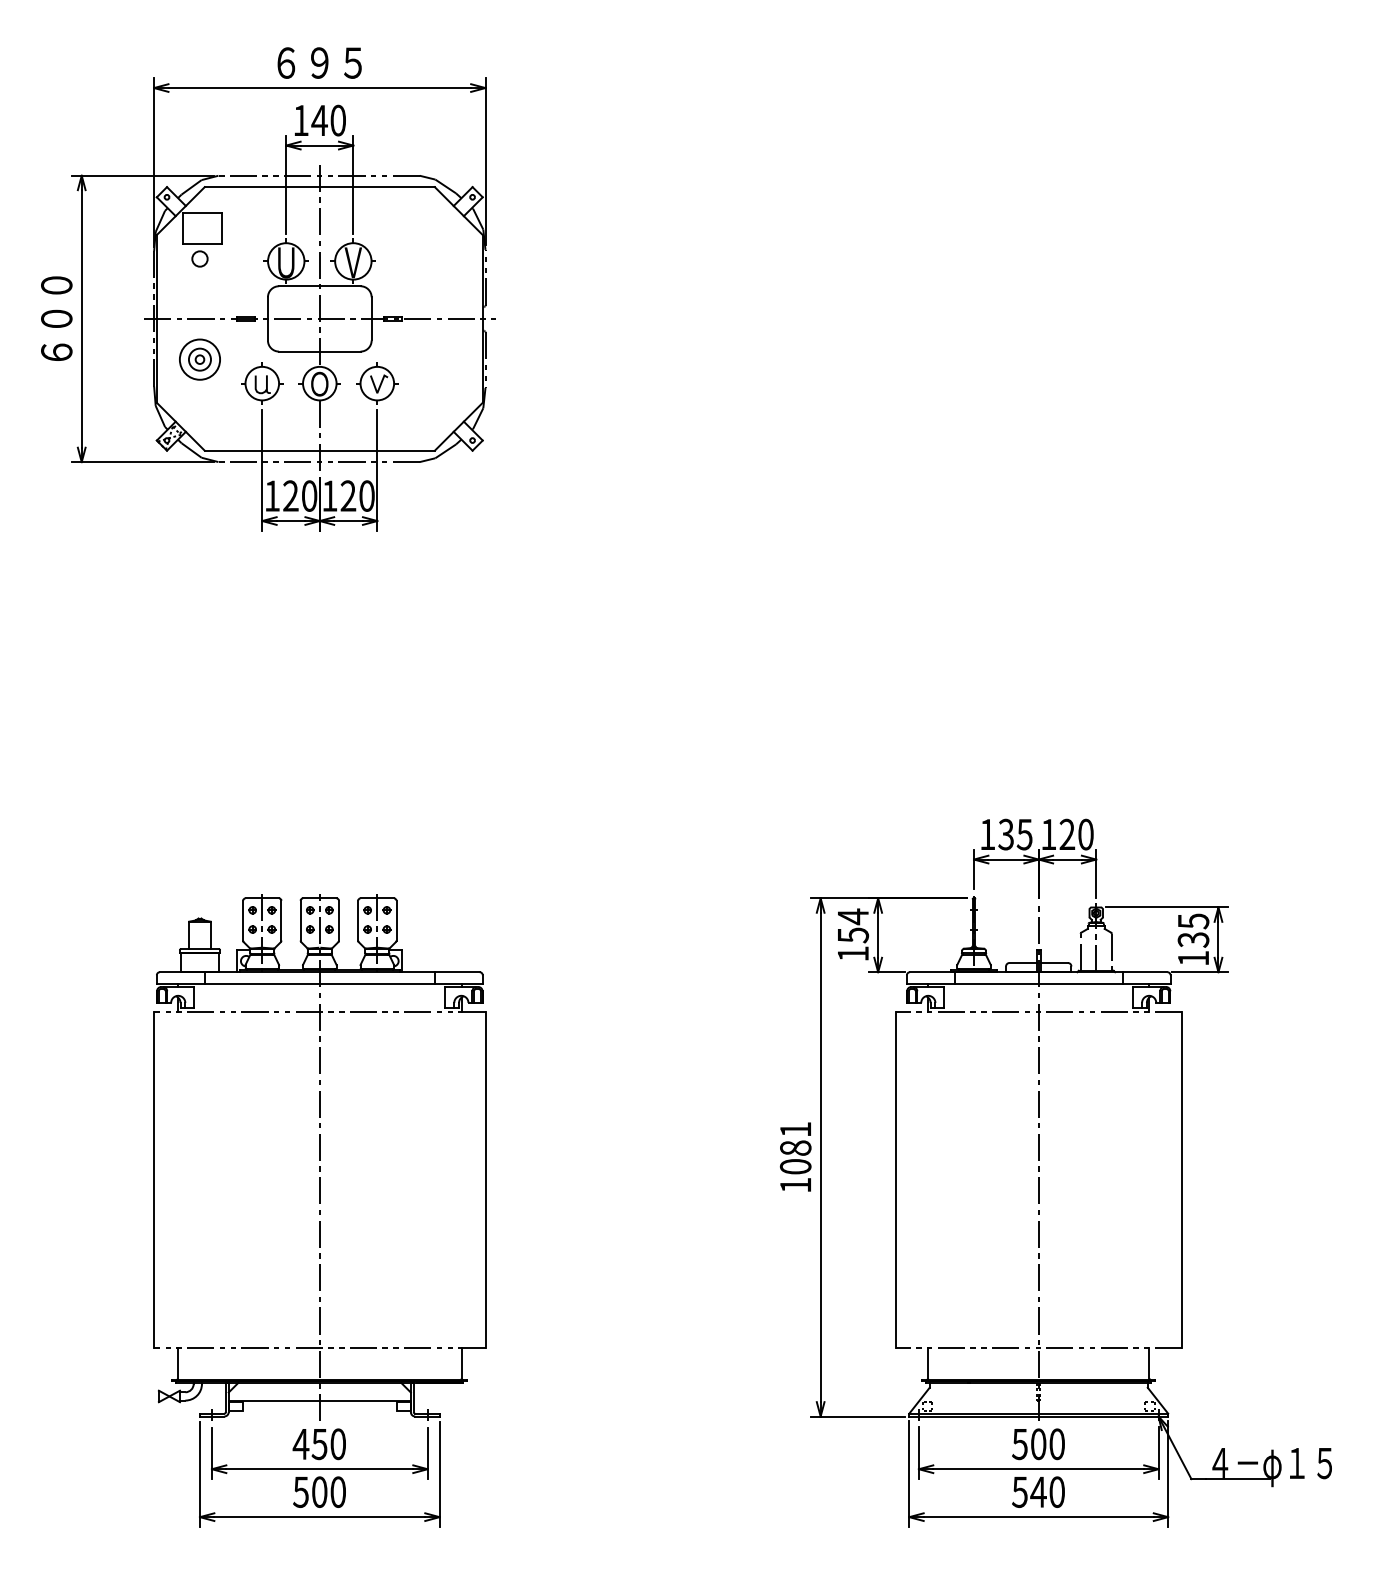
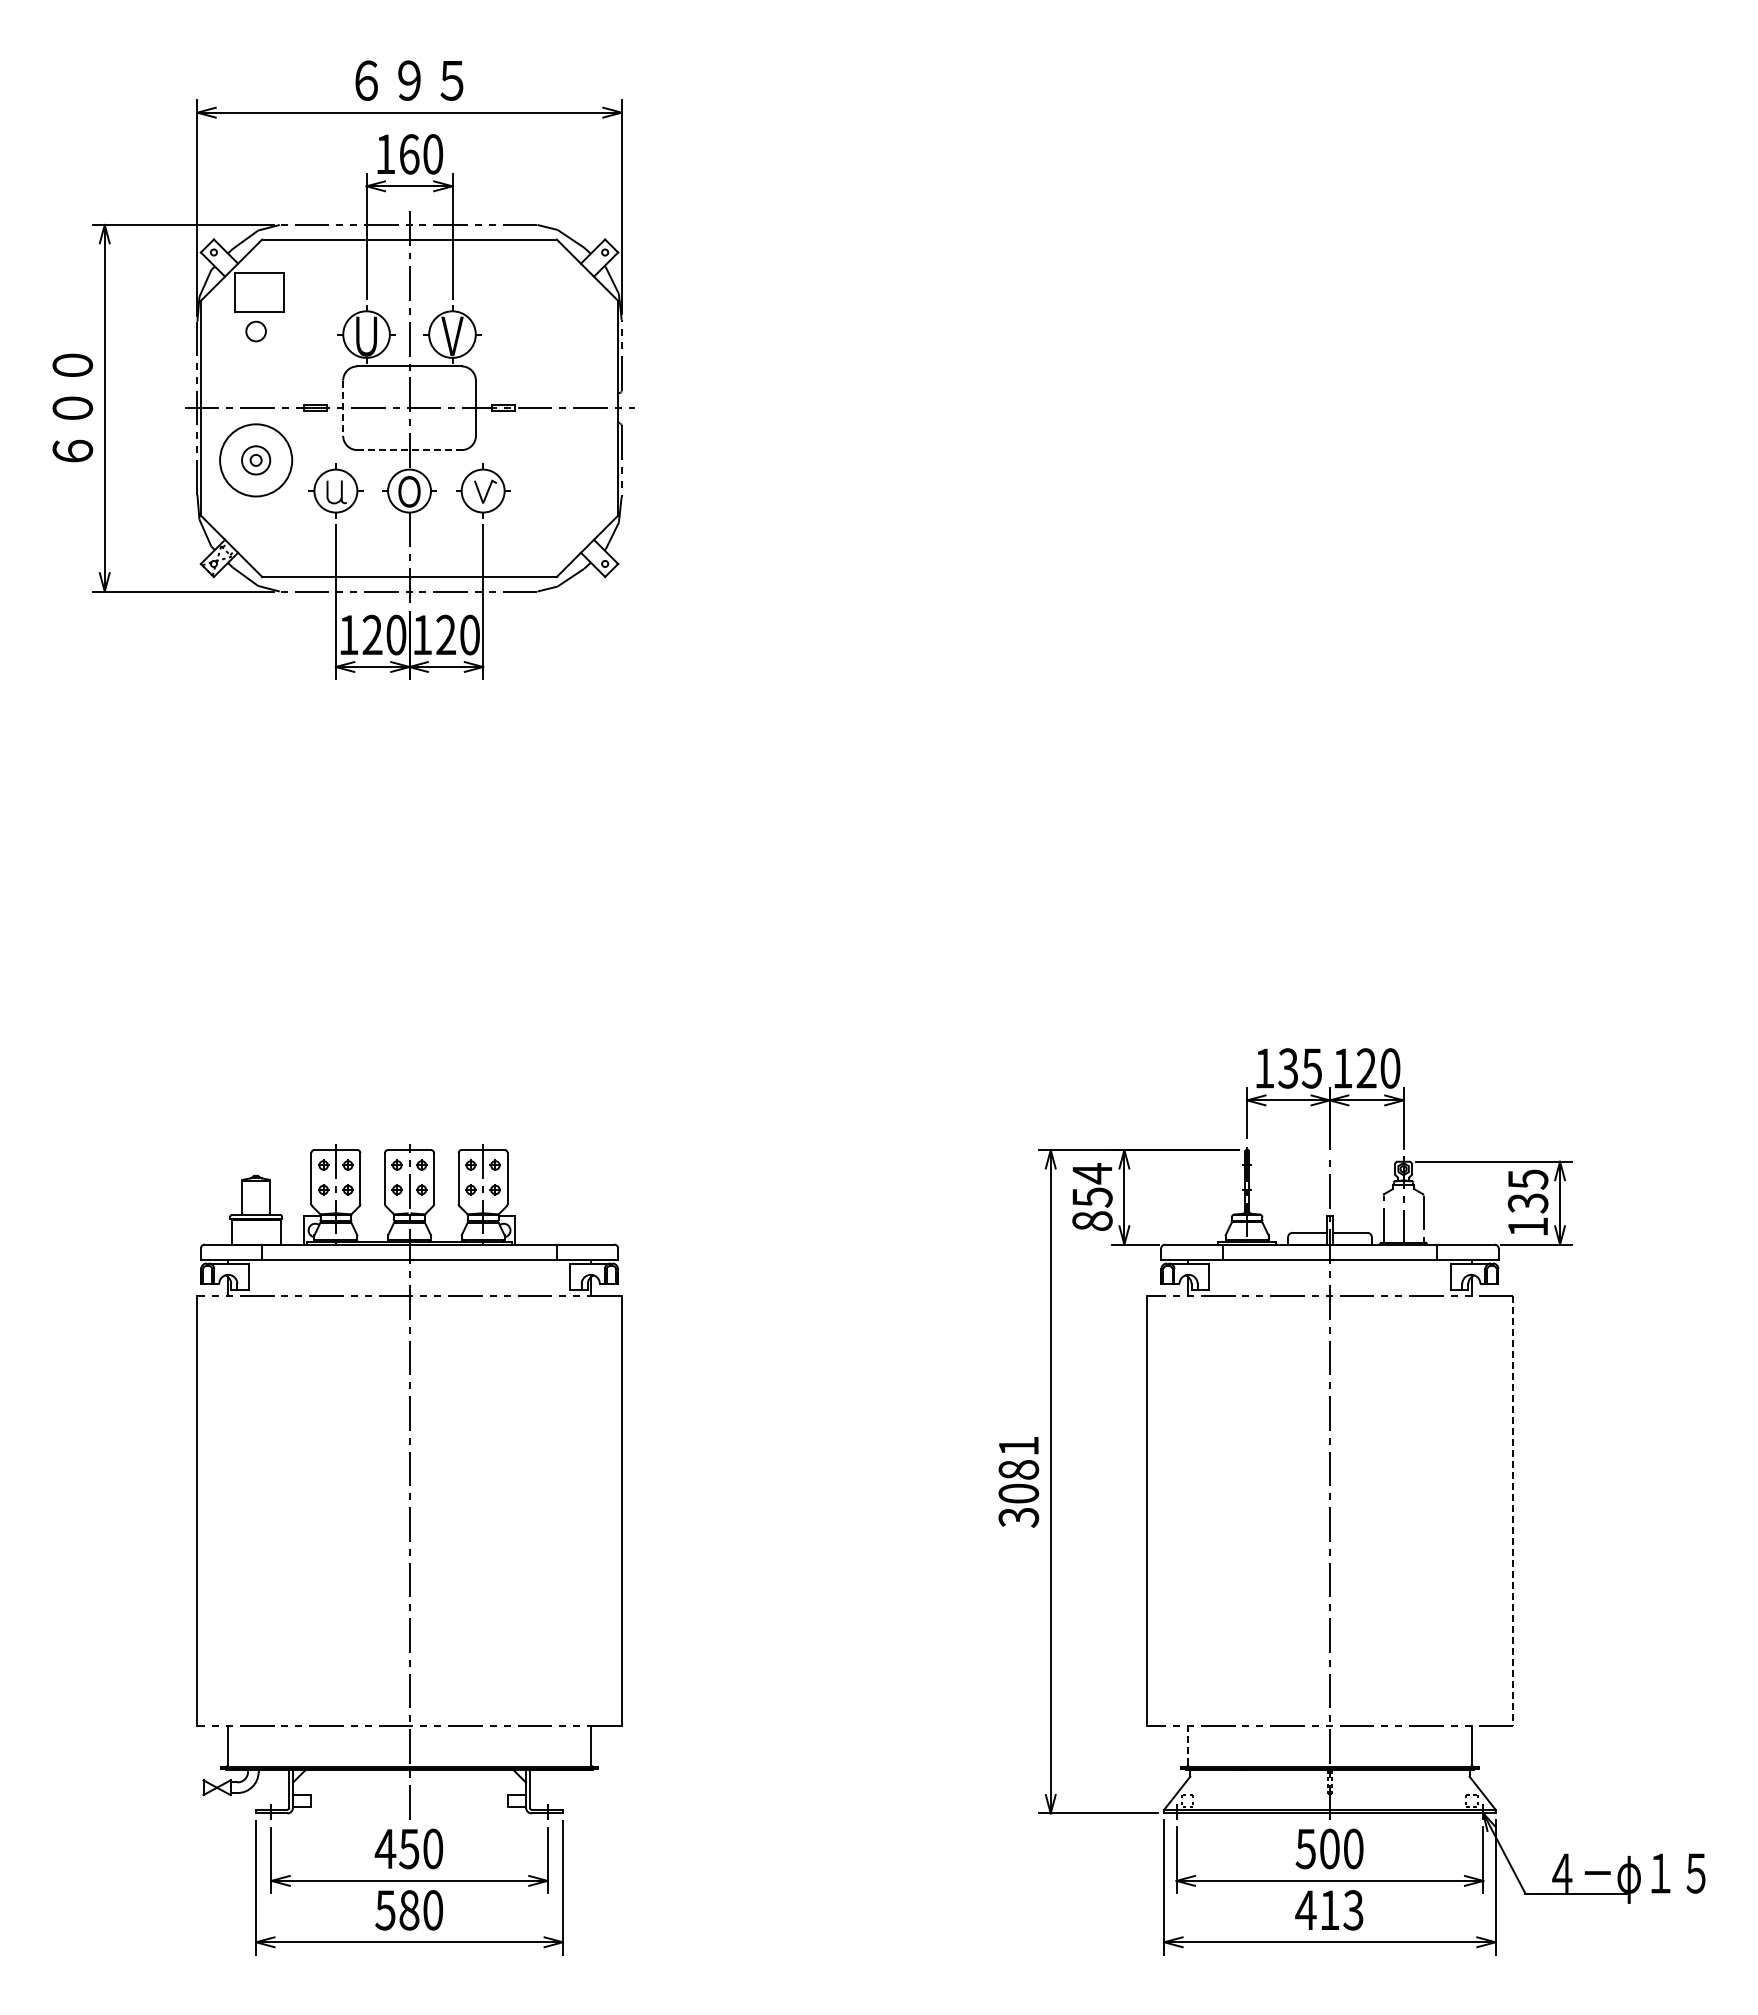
text: (319, 120) -> (409, 154), 140 -> 160
line: (268, 319) -> (343, 408), solid -> dashed
line: (320, 351) -> (410, 450), solid -> dashed
circle: (199, 359) -> (255, 460), size x1.4
text: (853, 953) -> (1092, 1220), 154 -> 854
line: (1182, 1179) -> (1513, 1510), solid -> dashed
text: (795, 1185) -> (1018, 1517), 1081 -> 3081
line: (928, 1363) -> (1188, 1745), solid -> dashed
line: (319, 1400) -> (409, 1793), removed
text: (319, 1492) -> (409, 1910), 500 -> 580
text: (1038, 1492) -> (1329, 1910), 540 -> 413

